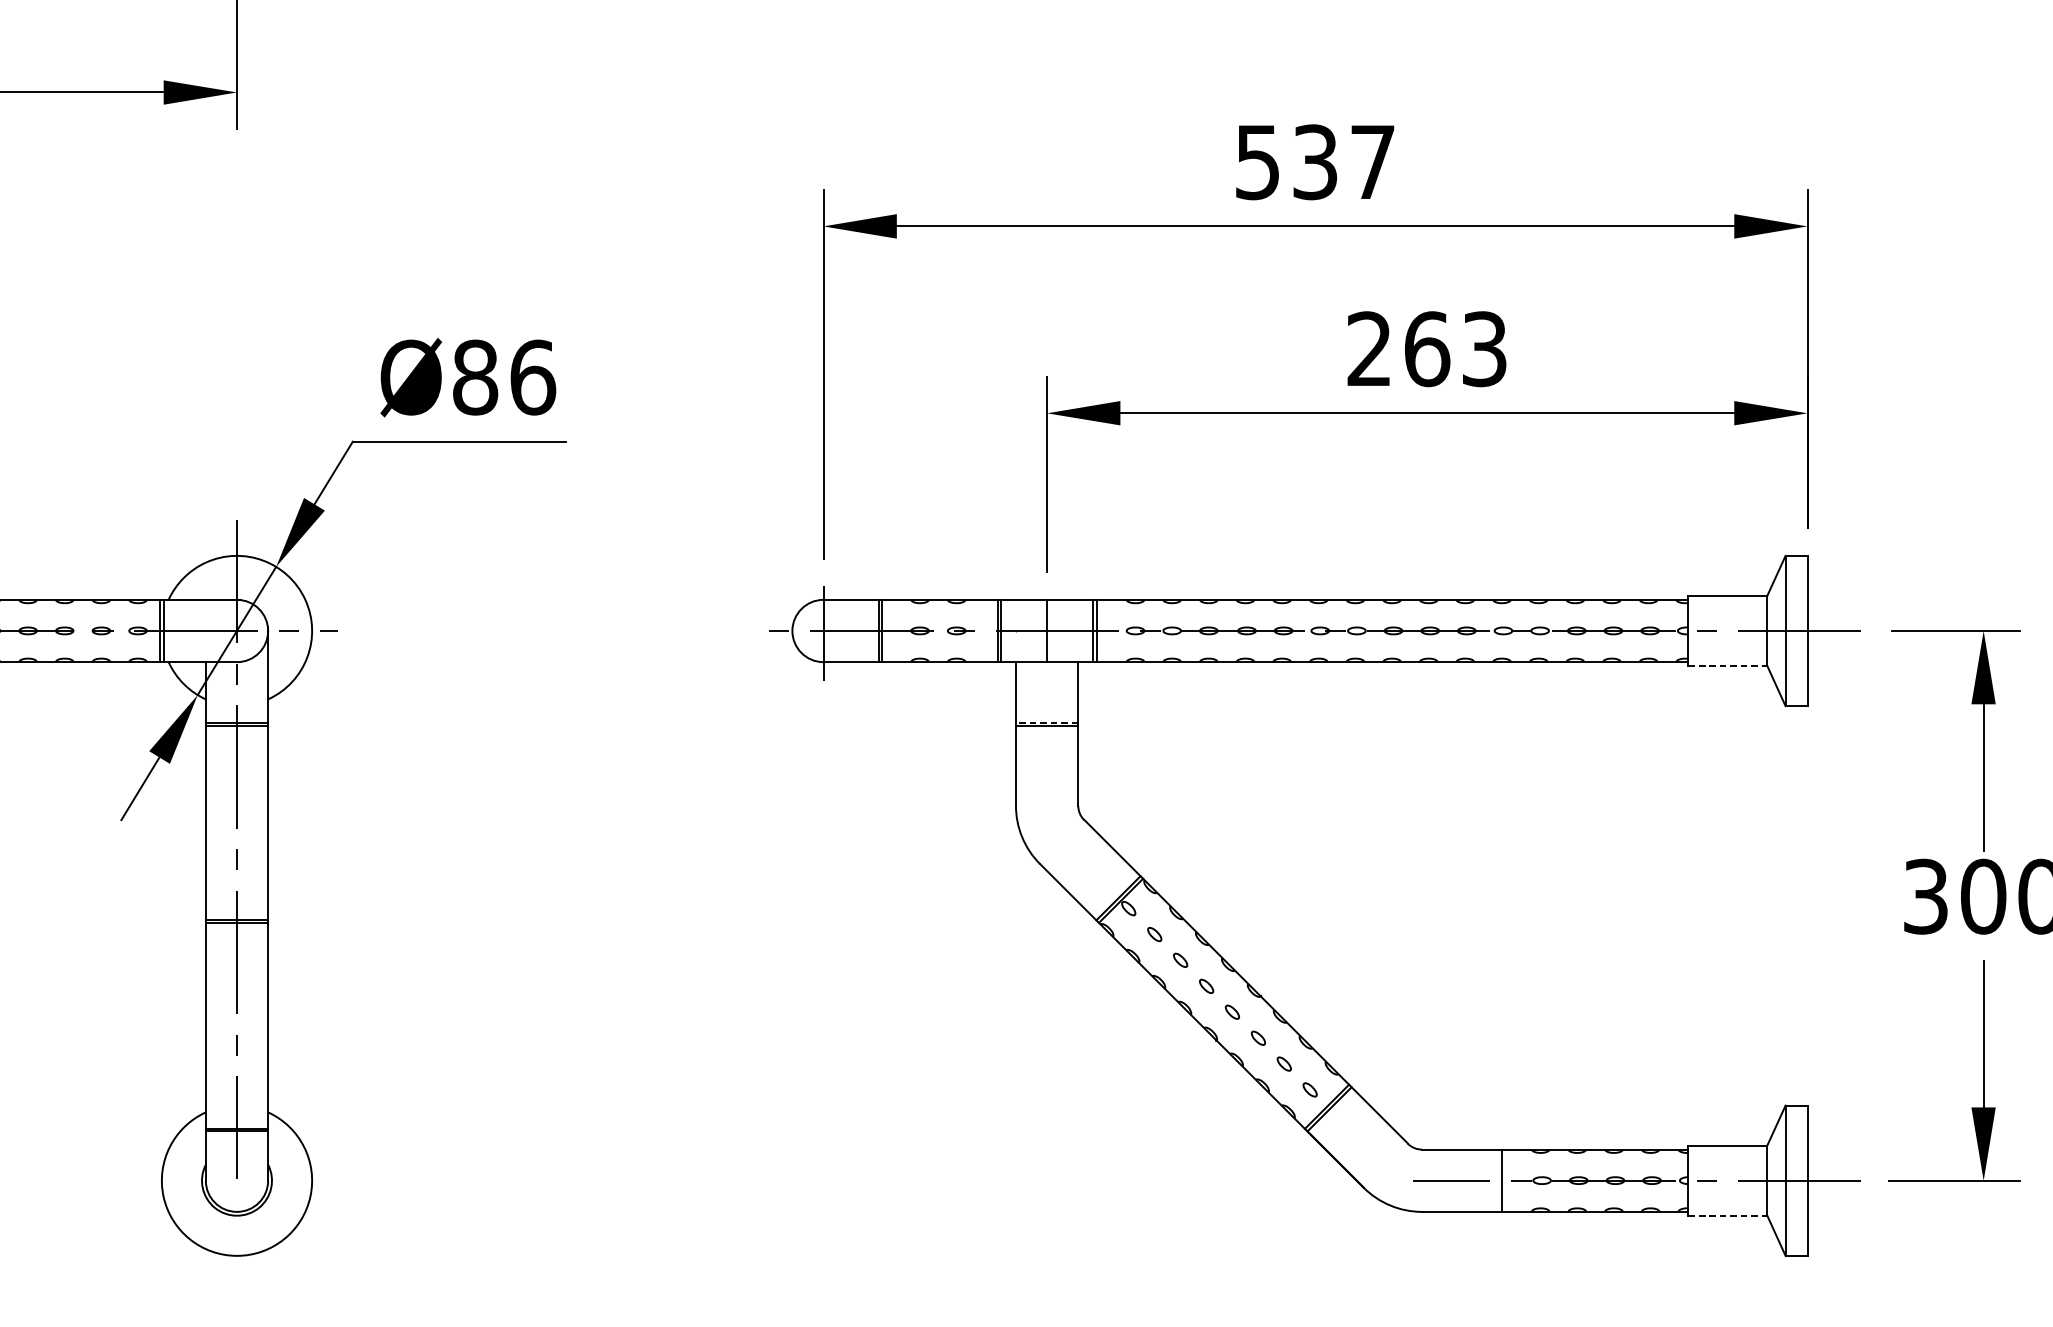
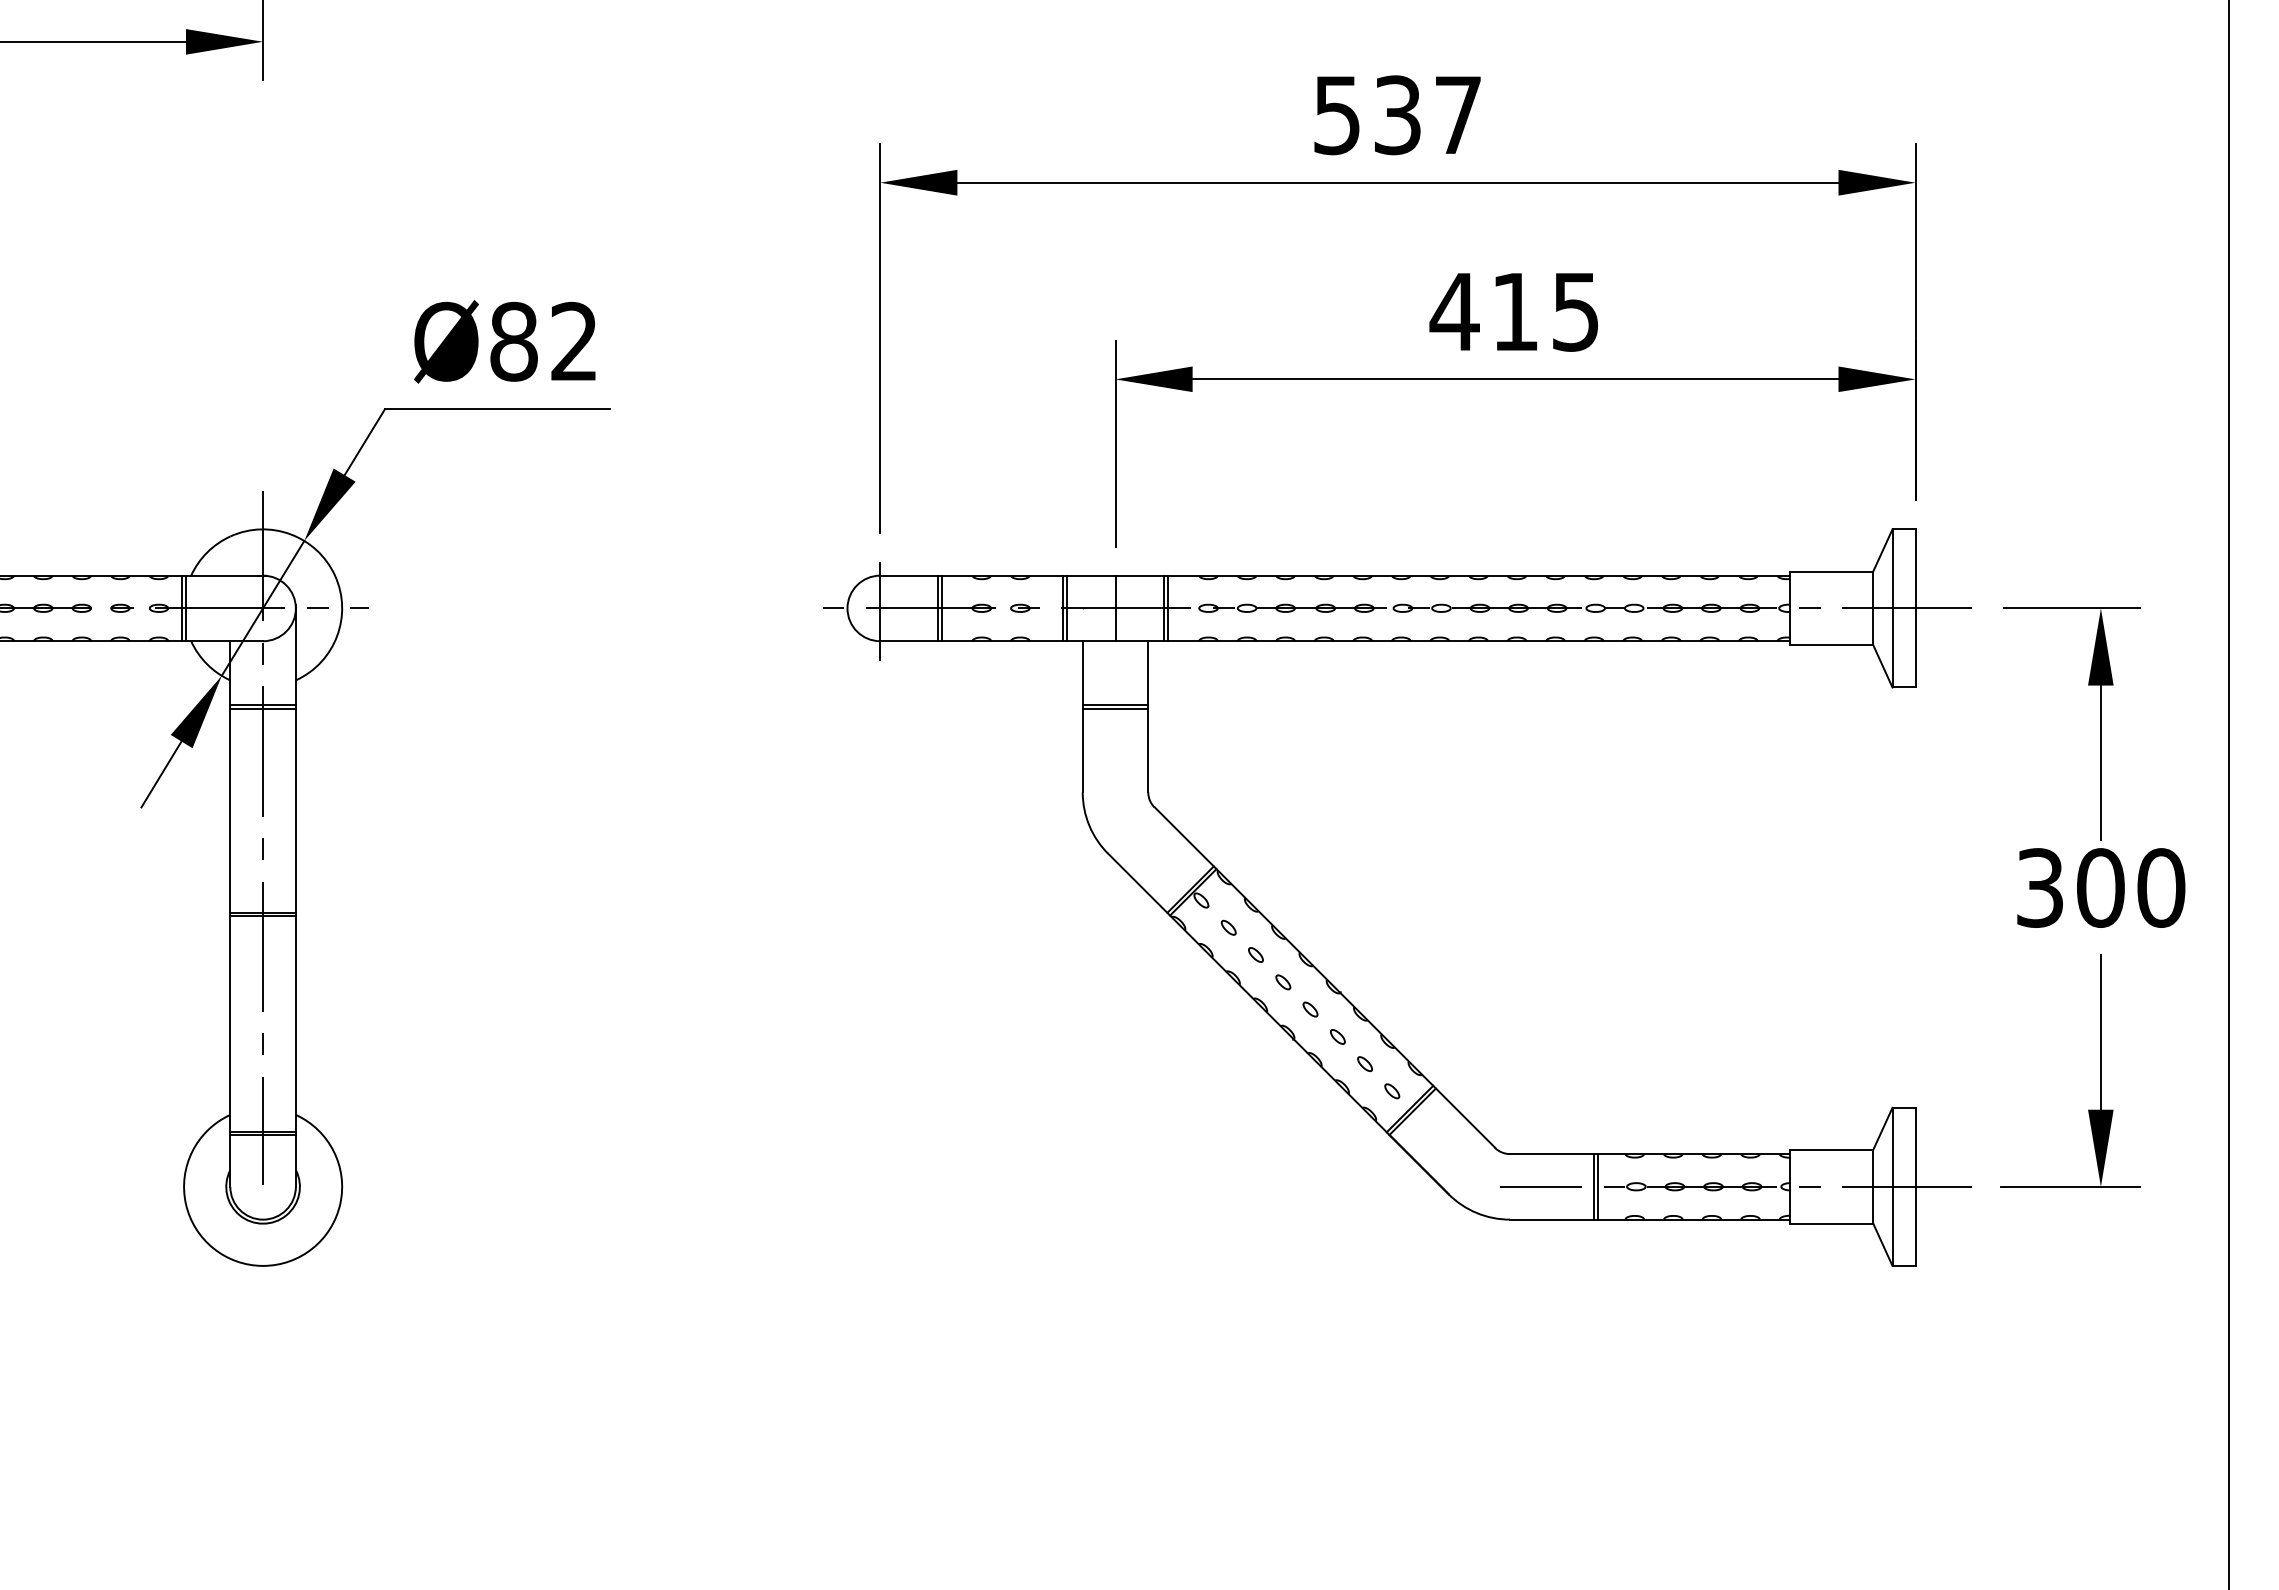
text: (1425, 348) -> (1513, 311), 263 -> 415
text: (532, 377) -> (574, 341), Ø86 -> Ø82
line: (1728, 666) -> (1832, 645), dashed -> solid
line: (1047, 722) -> (1115, 704), dashed -> solid
line: (1505, 1180) -> (1597, 1186), added
line: (1728, 1215) -> (1832, 1223), dashed -> solid

